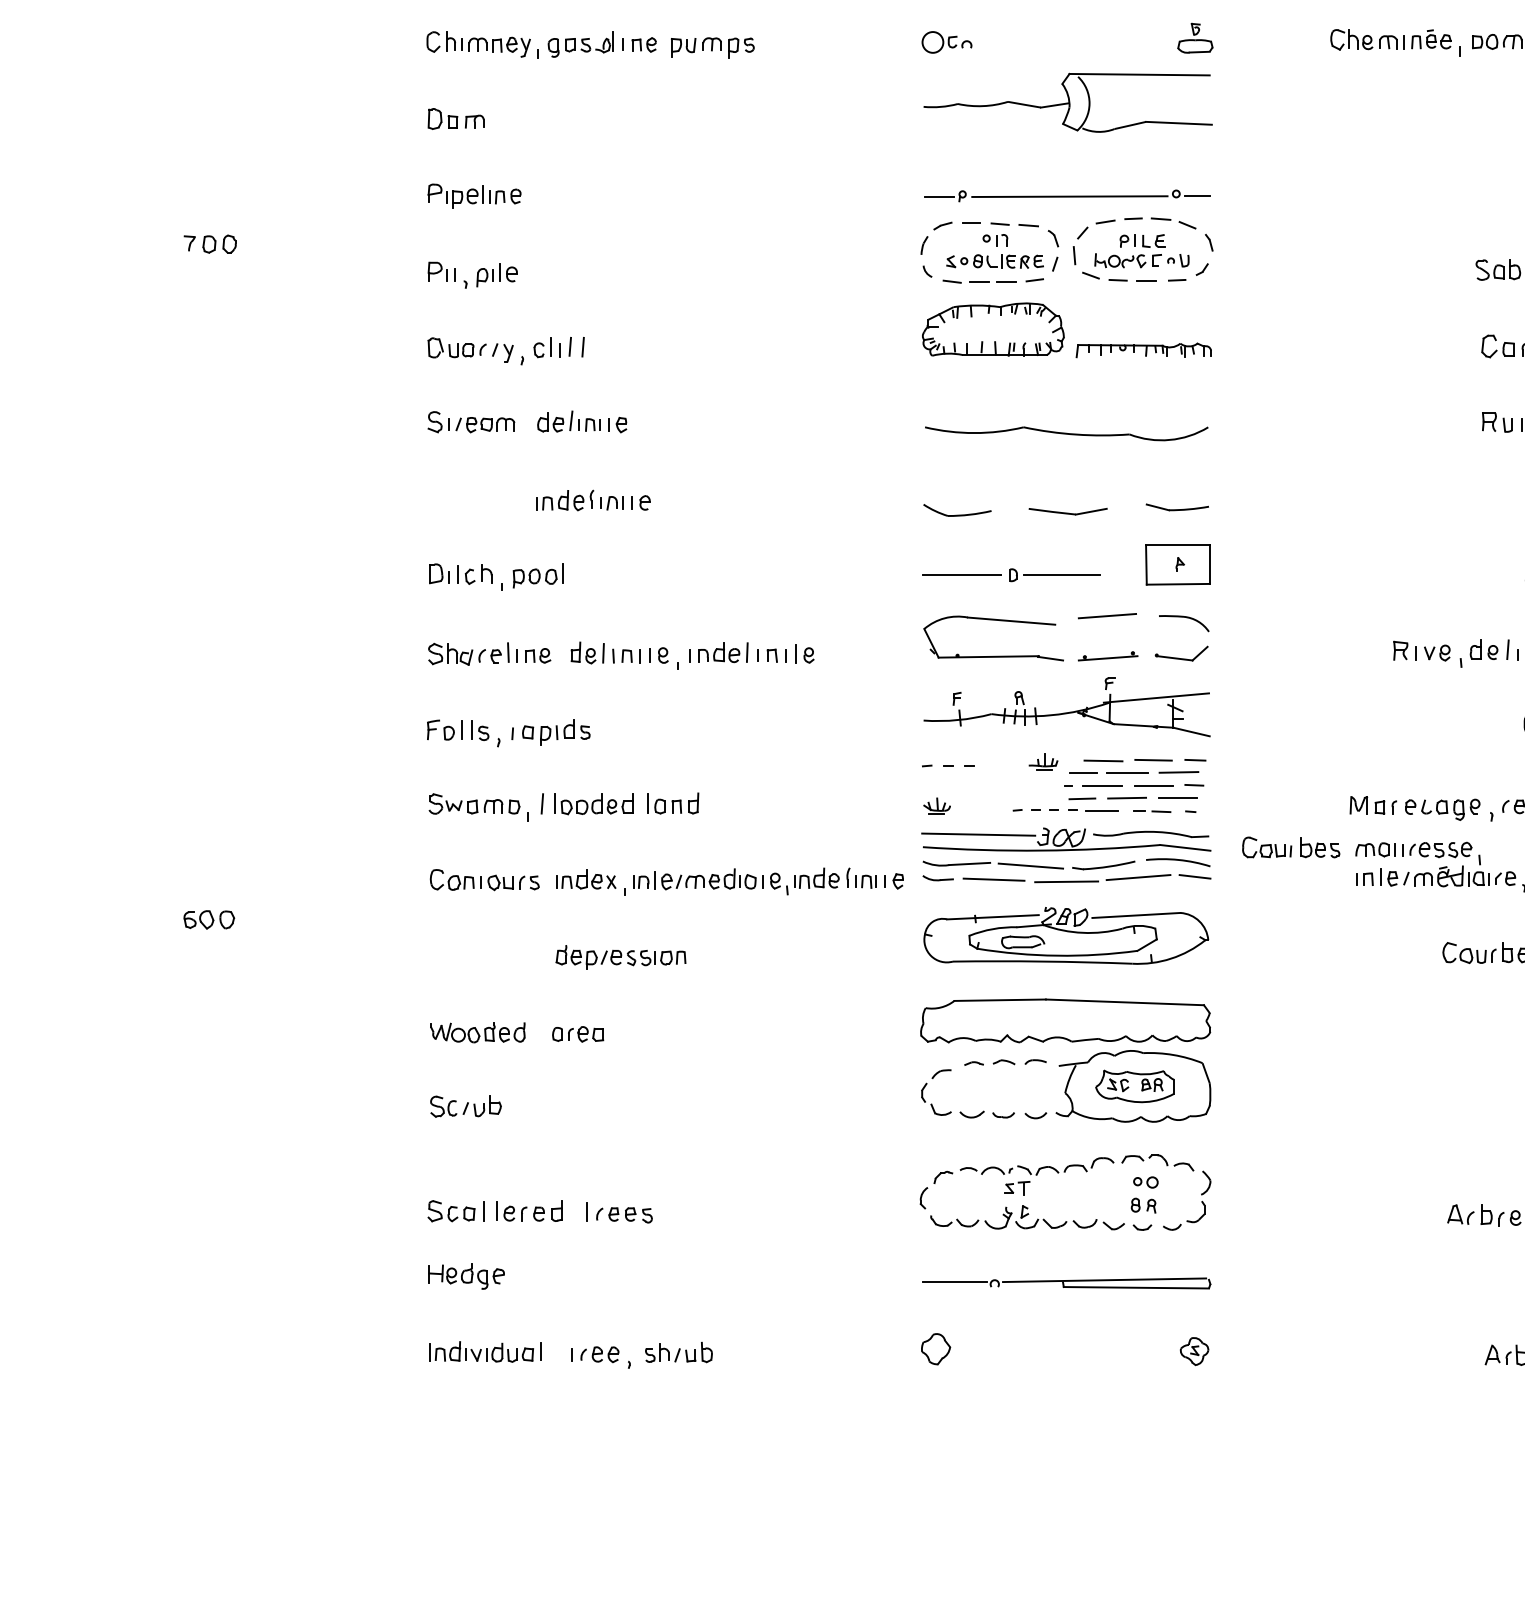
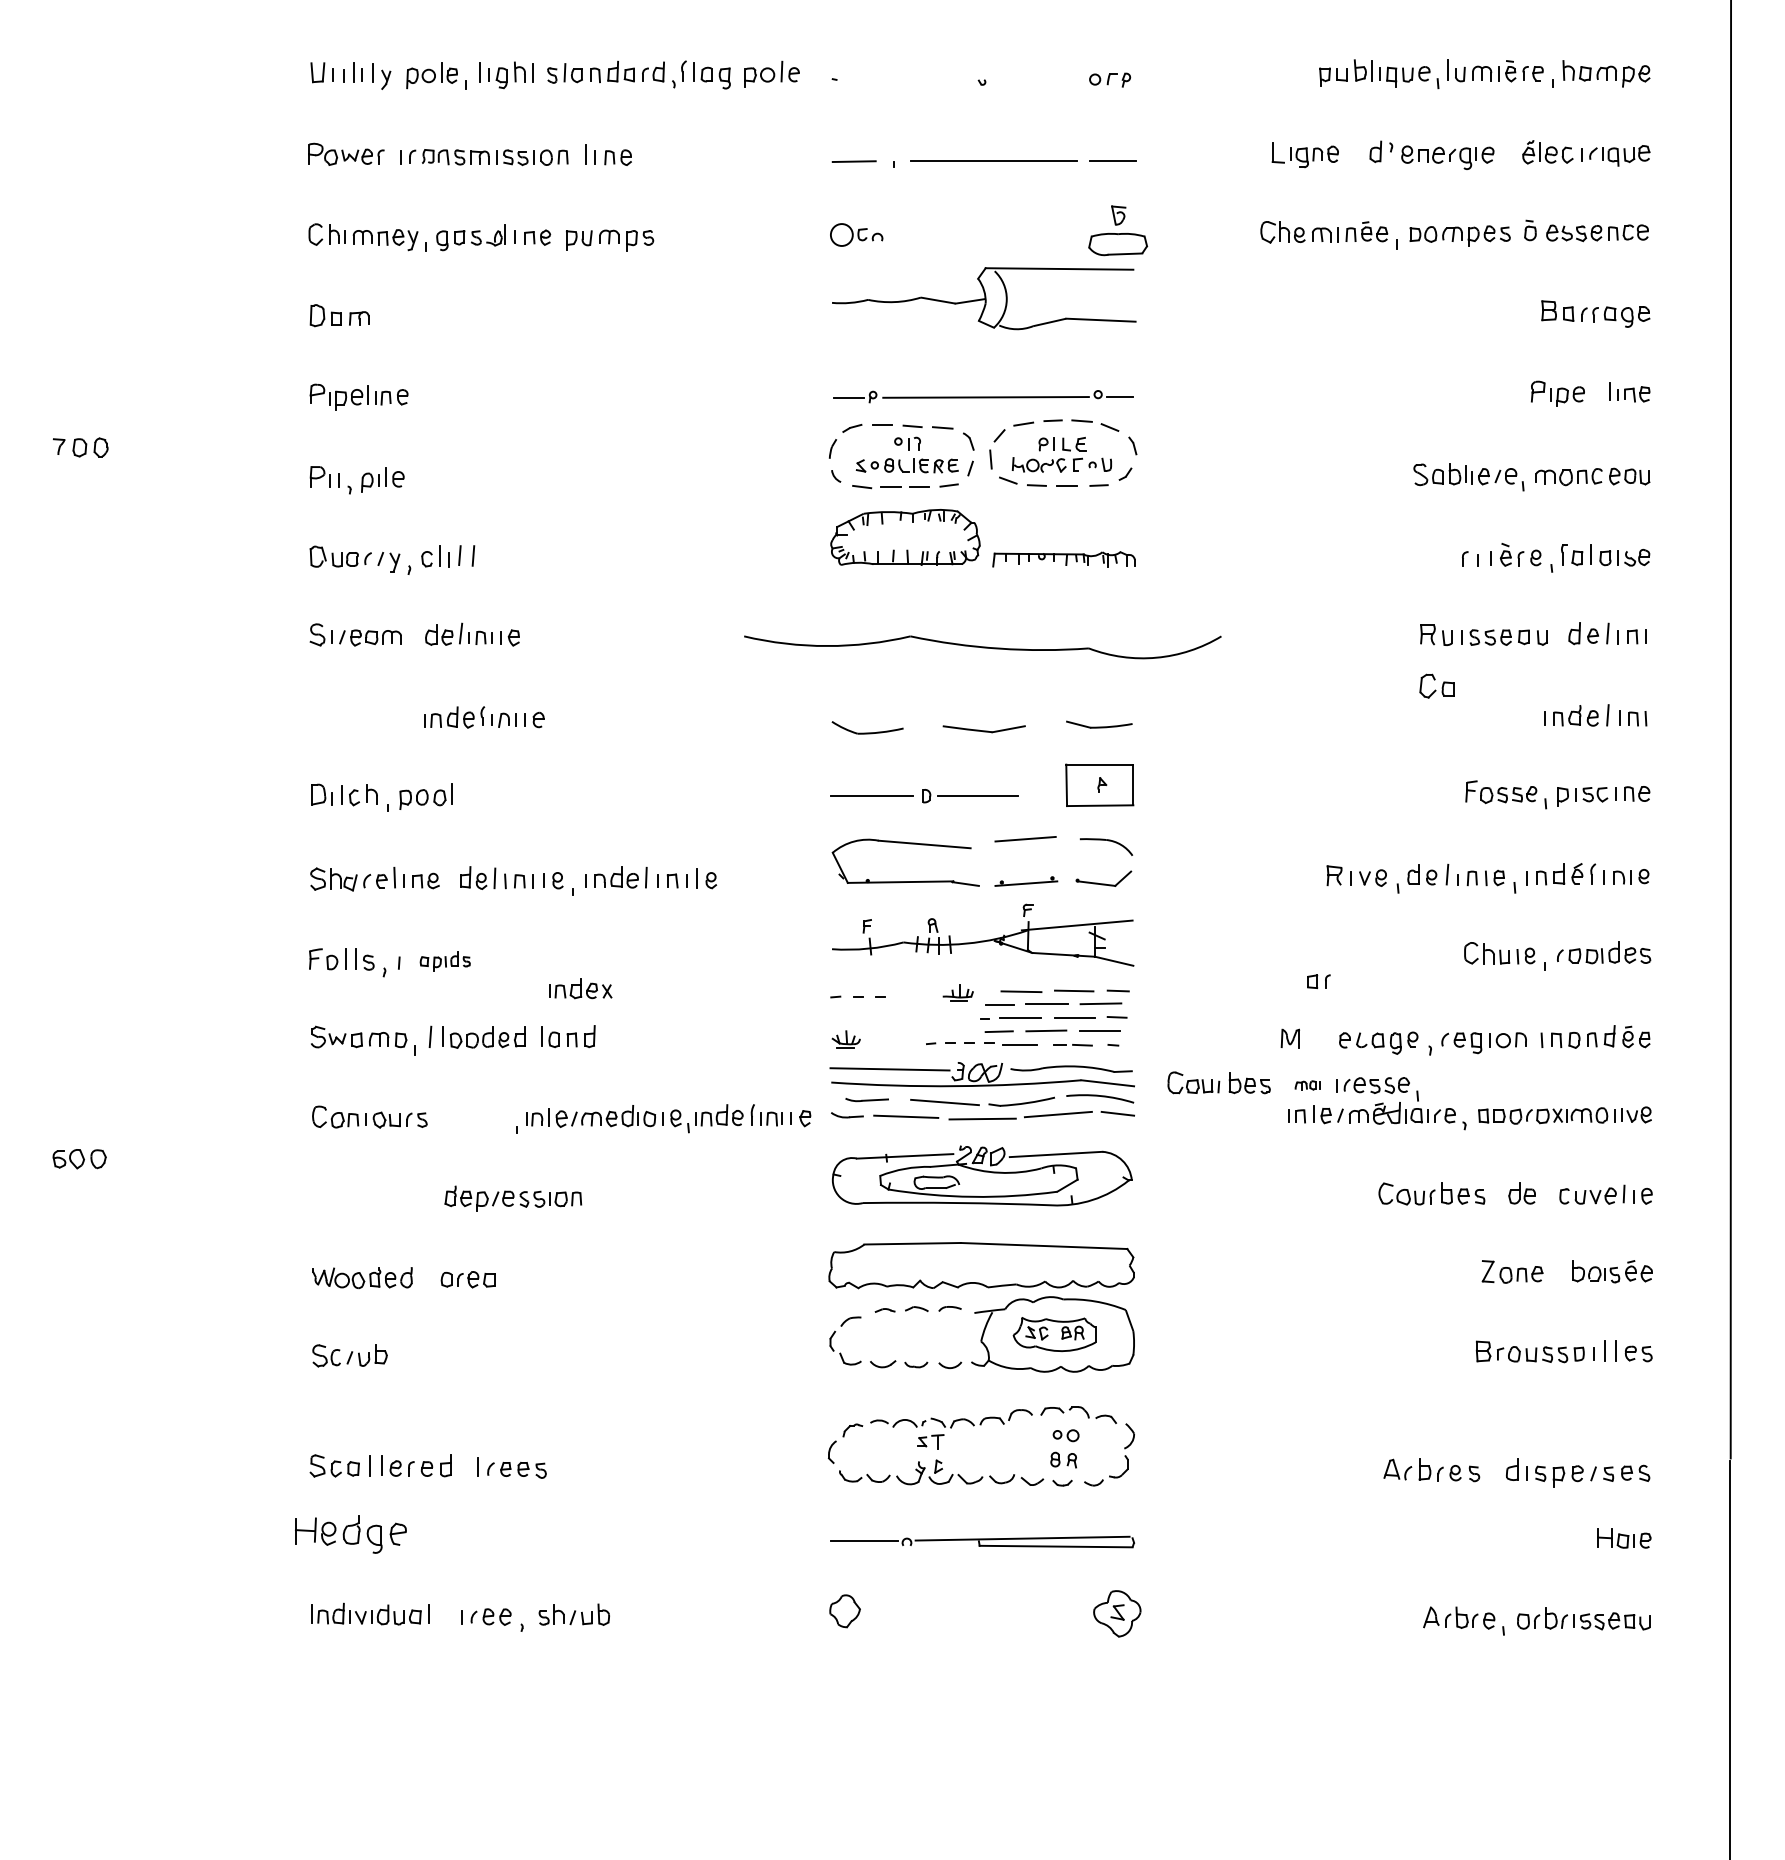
part: (1195, 38) -> (1118, 230), size x1.6
part: (1497, 345) -> (1436, 685), moved
part: (1066, 433) -> (982, 646), size x1.6
part: (556, 732) -> (445, 961), size x0.7
part: (1385, 807) -> (1318, 981), moved
part: (1375, 849) -> (1307, 1085), size x0.6
part: (956, 863) -> (866, 1099), size x0.6
part: (586, 879) -> (580, 988), moved
part: (466, 1276) -> (350, 1534), size x1.4
part: (1194, 1351) -> (1117, 1613), size x1.6

